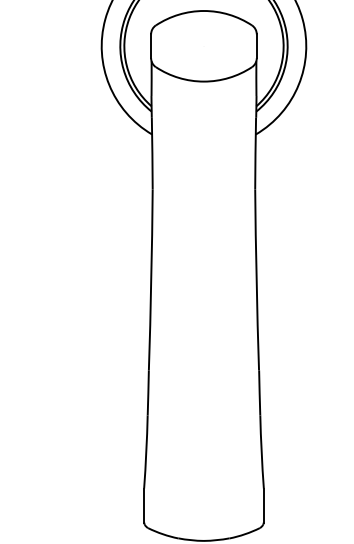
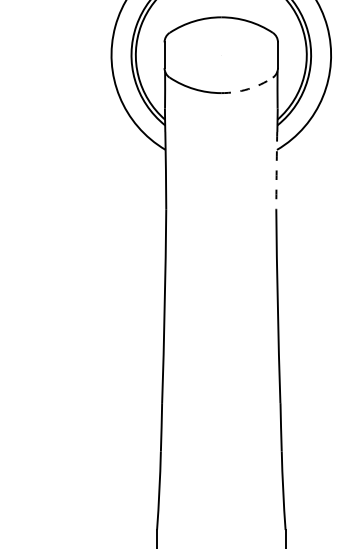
arc: (229, 77) -> (248, 88), solid -> dashed
arc: (255, 153) -> (276, 170), solid -> dashed

